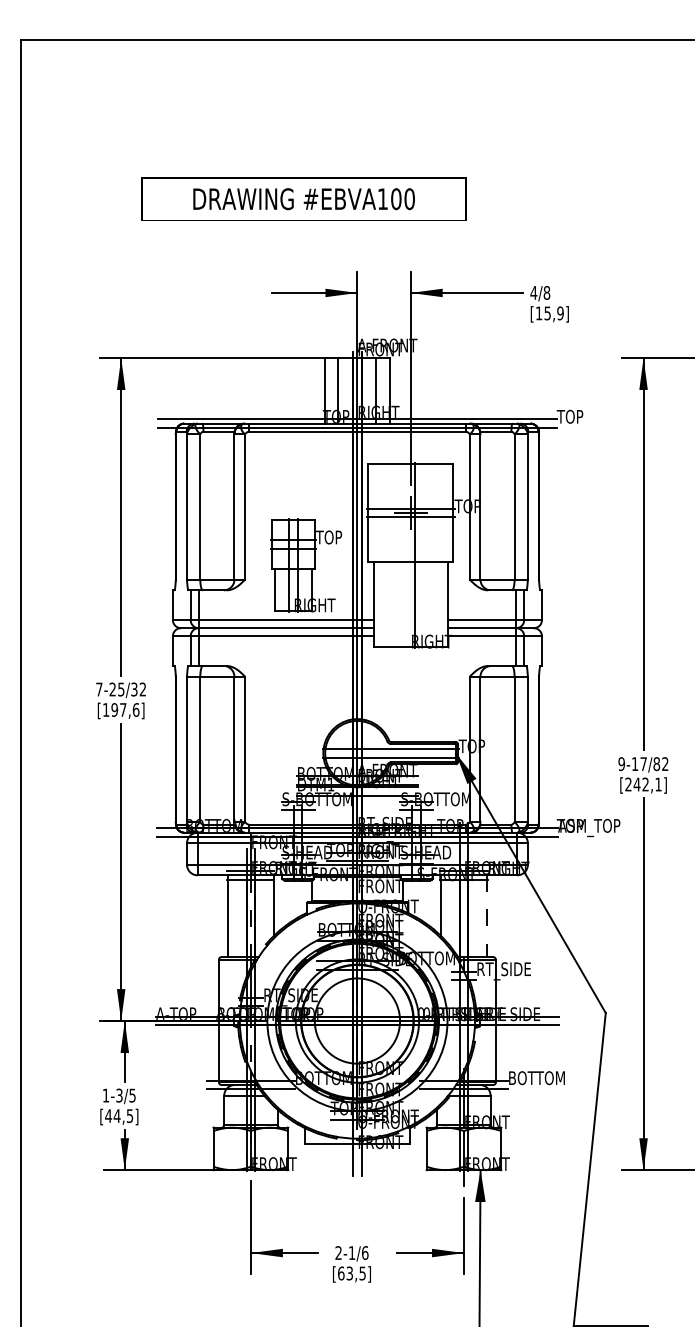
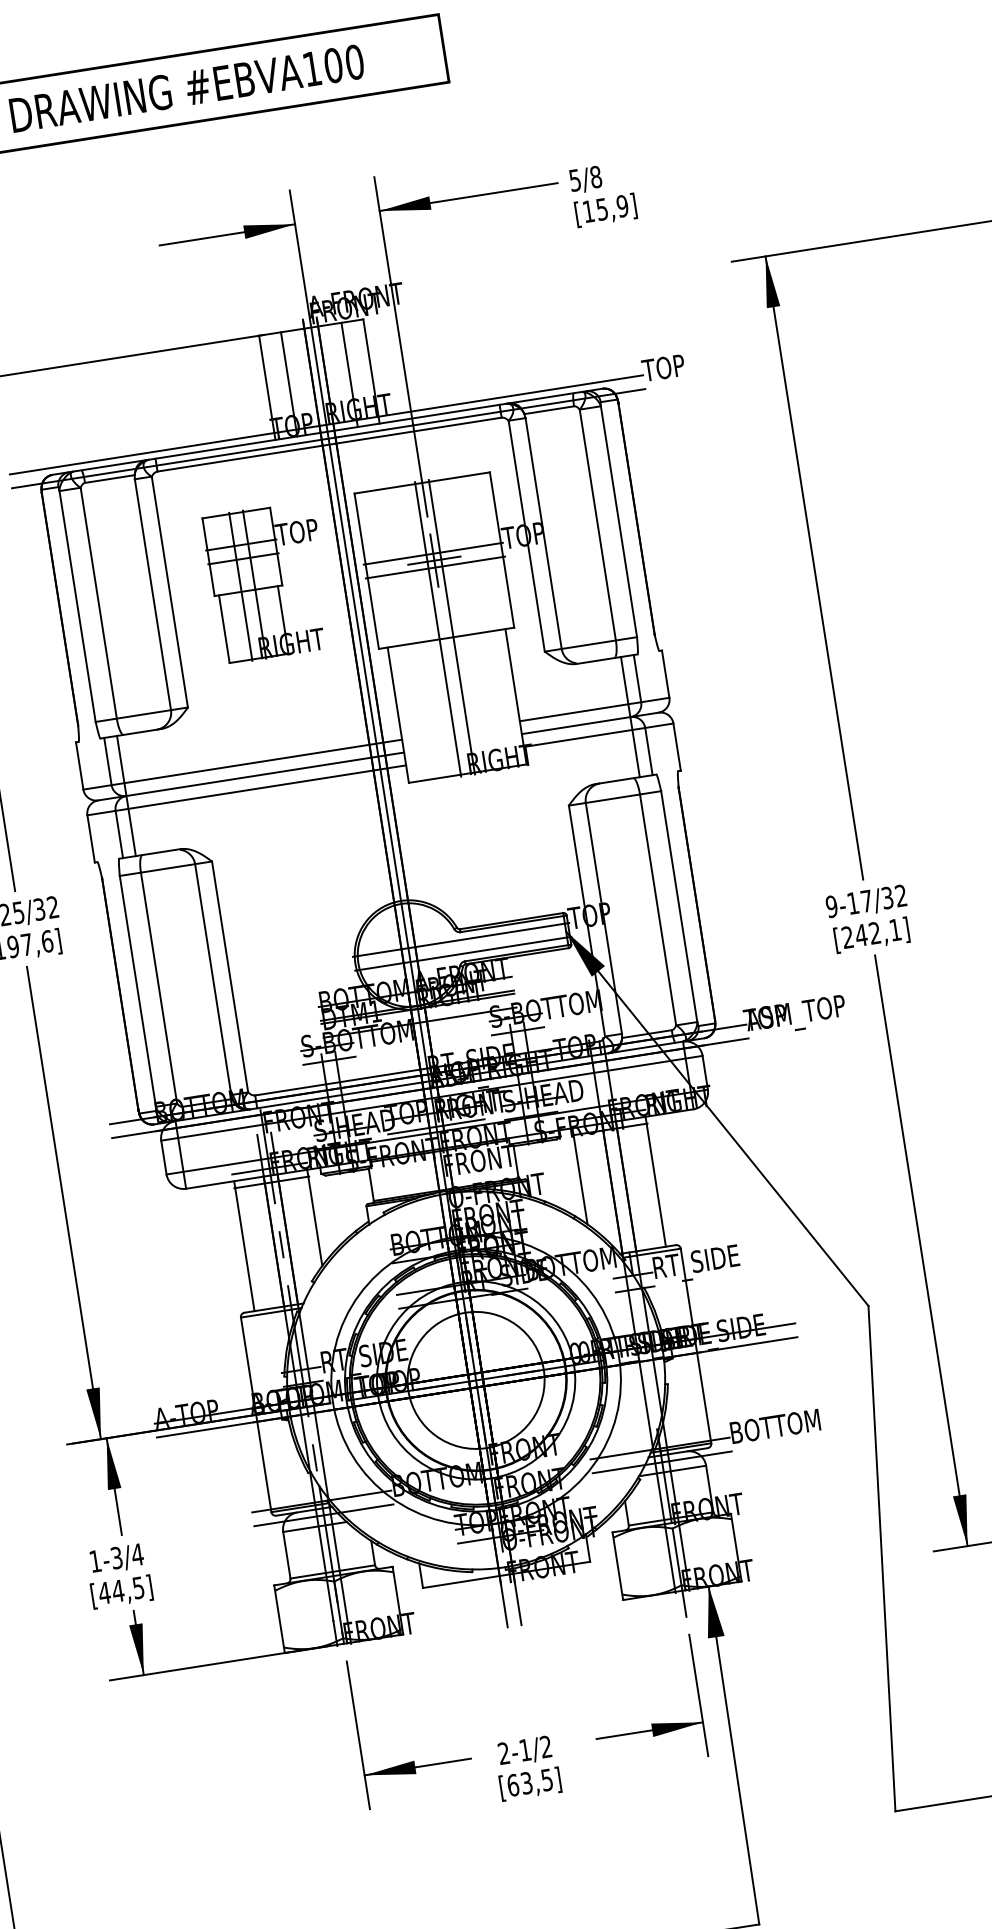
text: (533, 292) -> (574, 179), 4/8 -> 5/8
line: (406, 555) -> (438, 628), added
part: (305, 565) -> (266, 582), moved
text: (656, 764) -> (887, 898), 9-17/82 -> 9-17/32
line: (486, 916) -> (655, 1182), dashed -> solid
text: (132, 1095) -> (137, 1554), 1-3/5 -> 1-3/4
text: (365, 1253) -> (546, 1747), 2-1/6 -> 2-1/2

